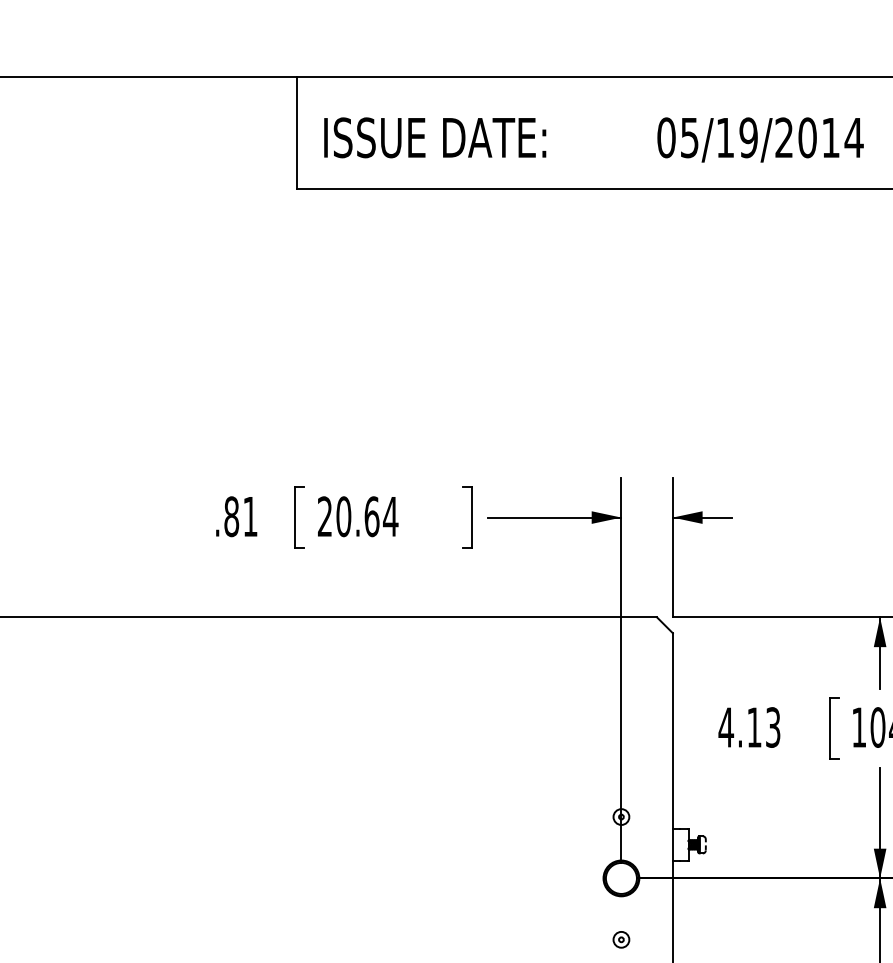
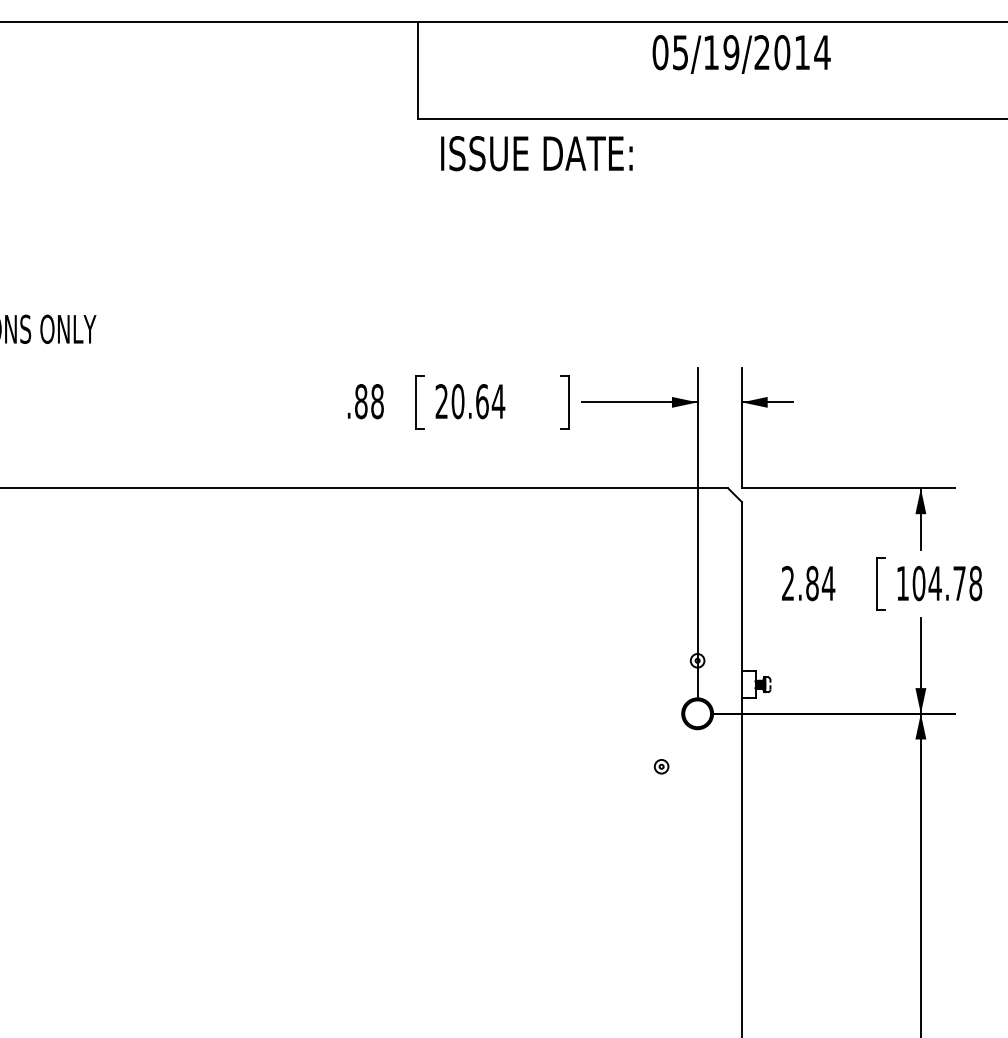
text: (434, 137) -> (536, 153), moved
text: (760, 140) -> (741, 54), moved
text: (250, 516) -> (377, 401), .81 -> .88
text: (749, 727) -> (808, 583), 4.13 -> 2.84
part: (621, 939) -> (661, 766), moved

